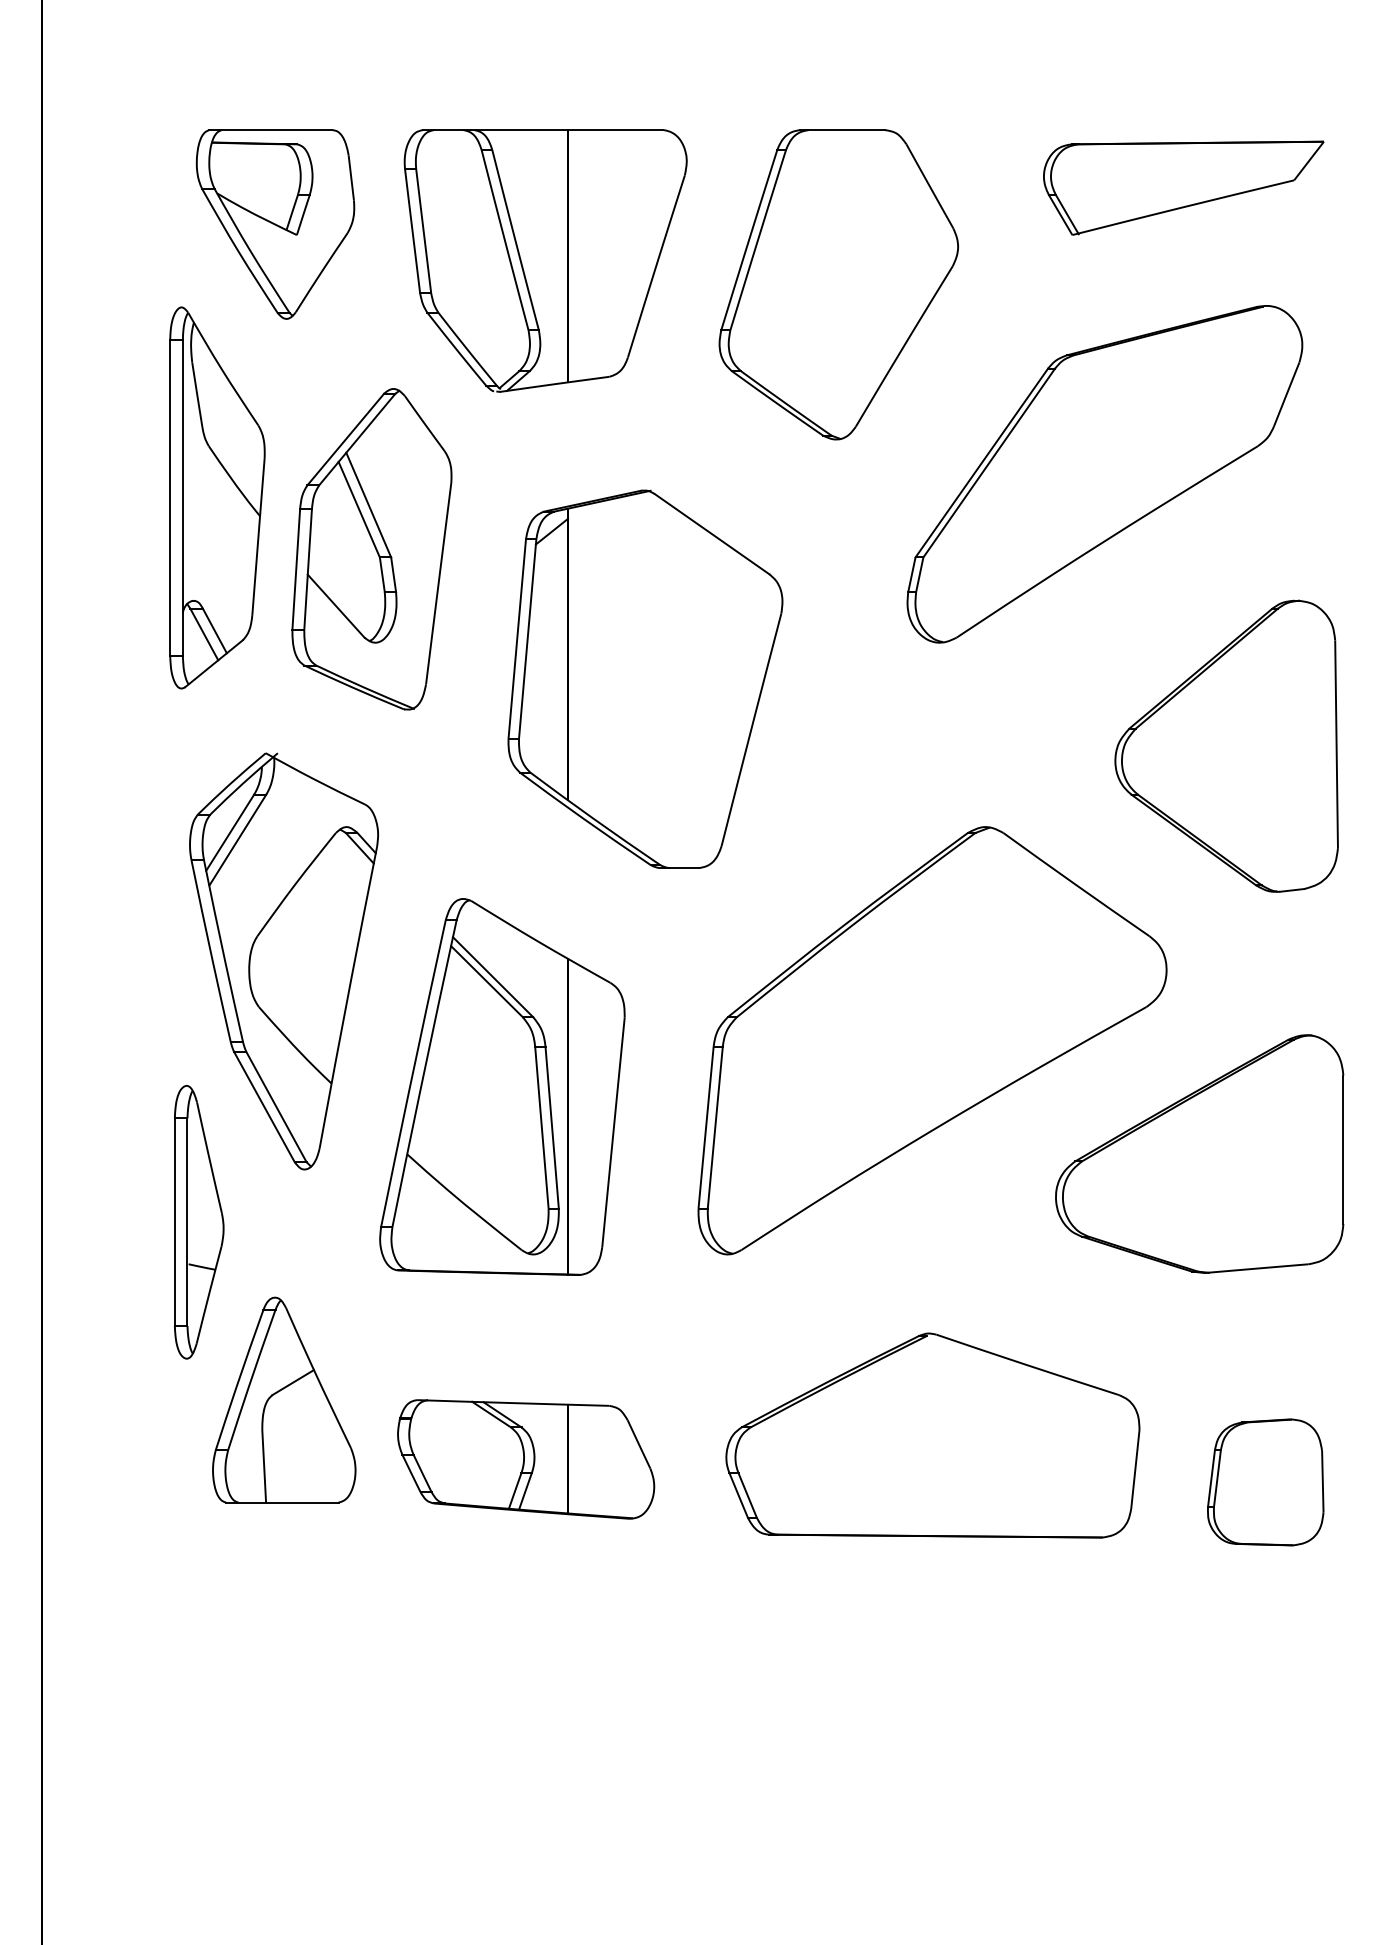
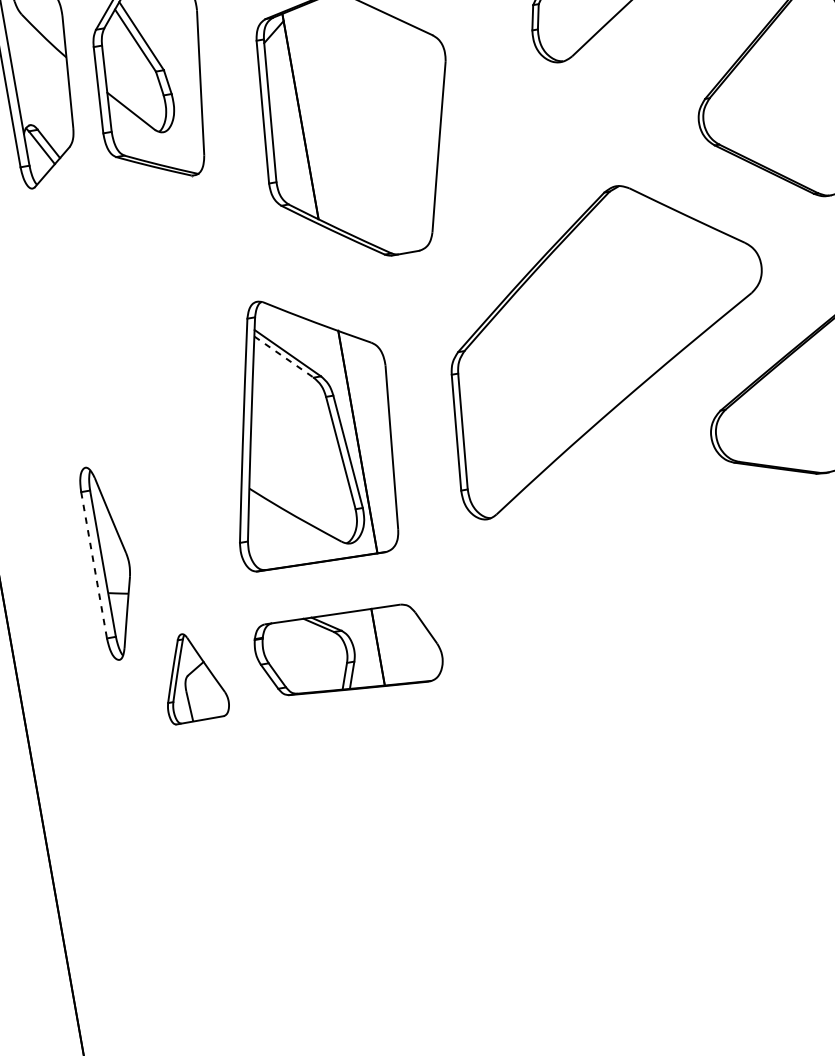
part: (283, 961) -> (138, 368), removed
line: (487, 982) -> (284, 357), solid -> dashed
line: (174, 1222) -> (93, 565), solid -> dashed
part: (284, 1399) -> (193, 676), size x0.6
part: (932, 1435) -> (654, 621), removed
part: (526, 1459) -> (348, 652), moved

